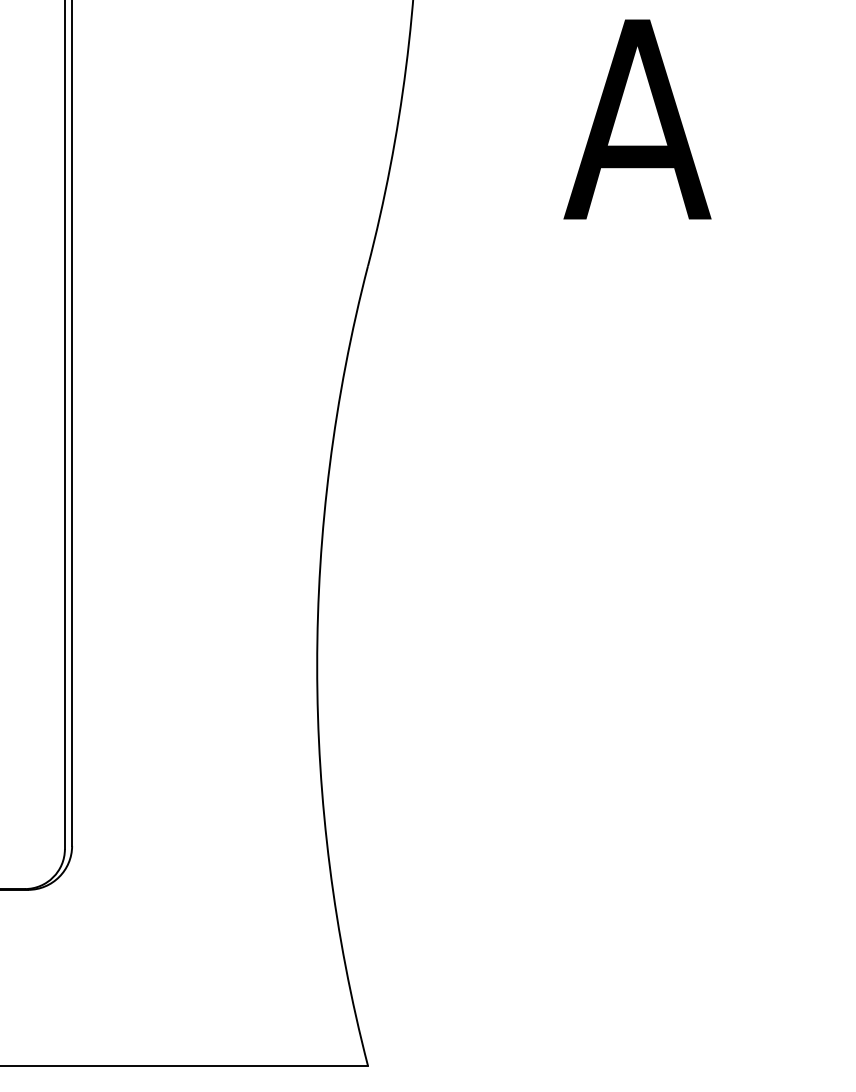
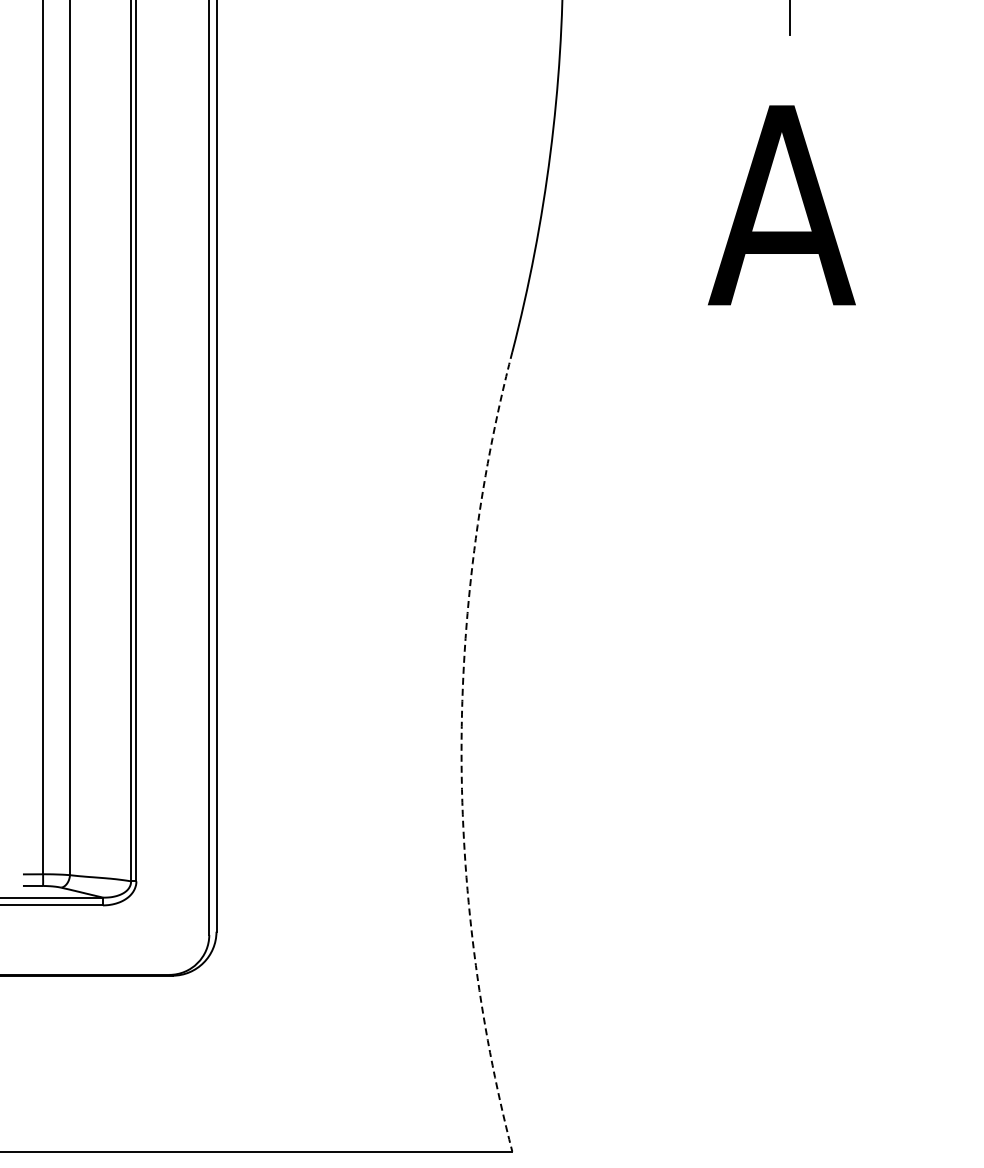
arc: (317, 665) -> (461, 751), solid -> dashed

